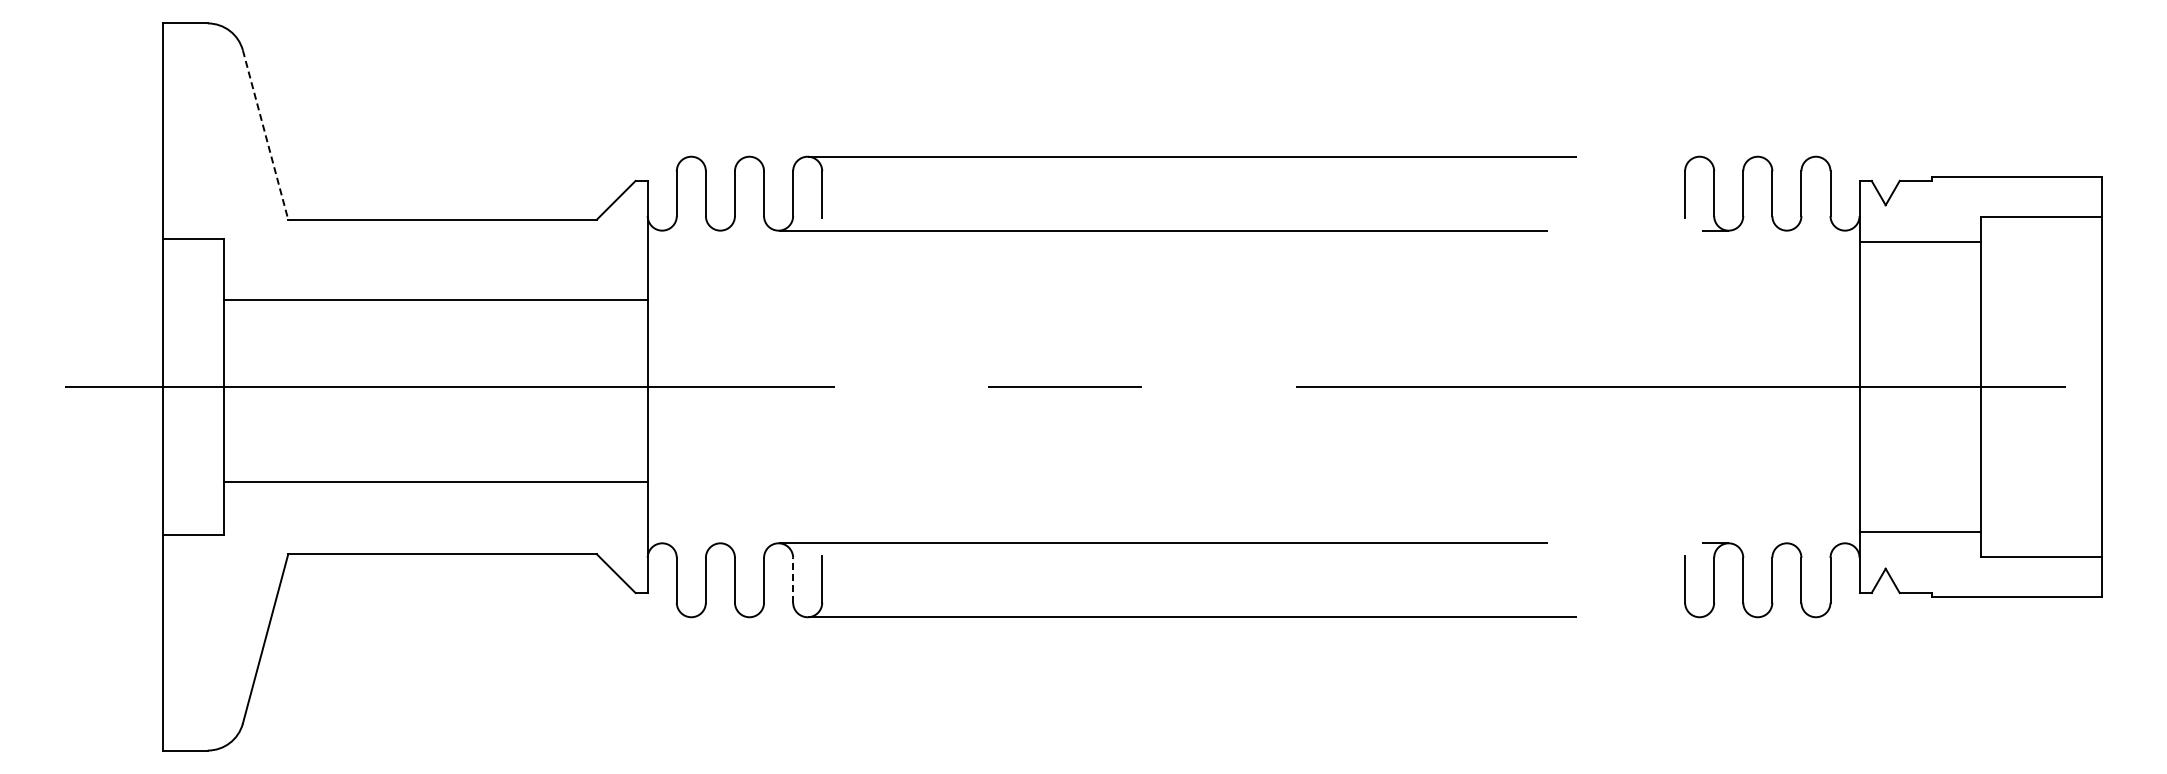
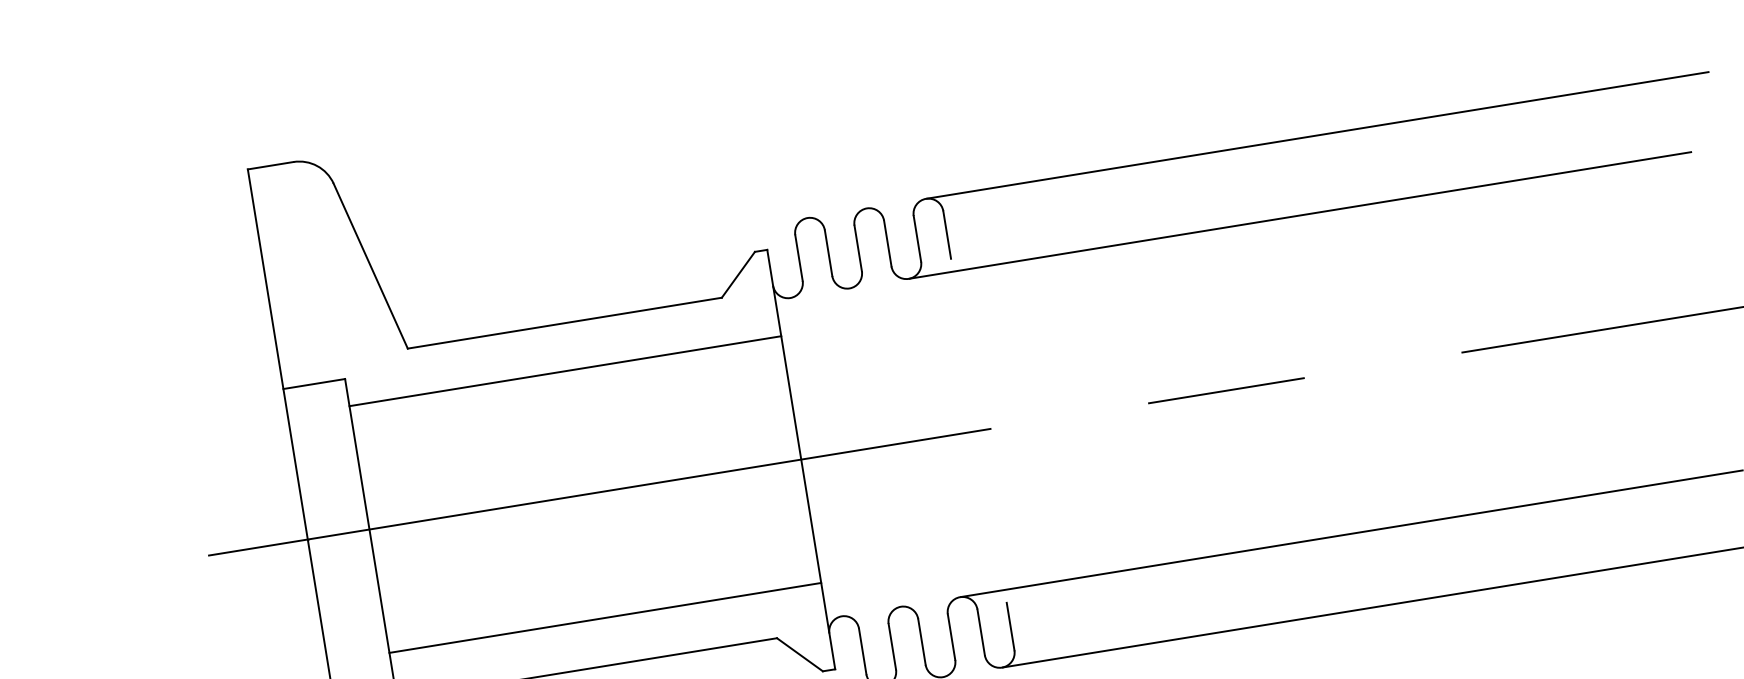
line: (265, 135) -> (370, 266), dashed -> solid
line: (435, 299) -> (565, 370), moved
line: (435, 482) -> (605, 618), moved
line: (793, 579) -> (981, 631), dashed -> solid

